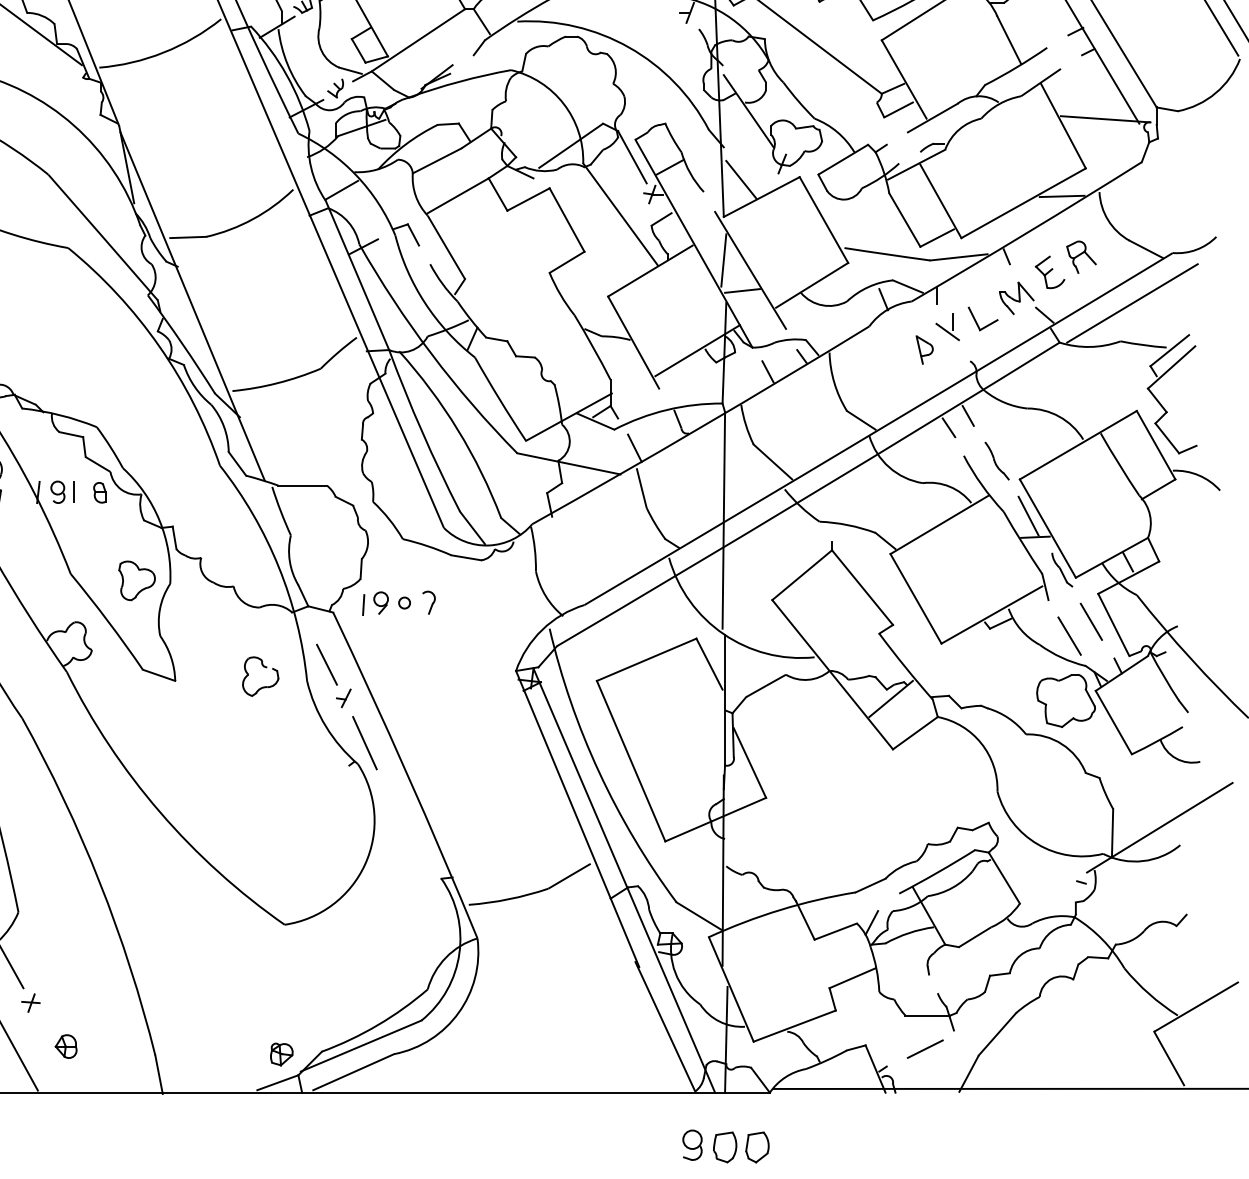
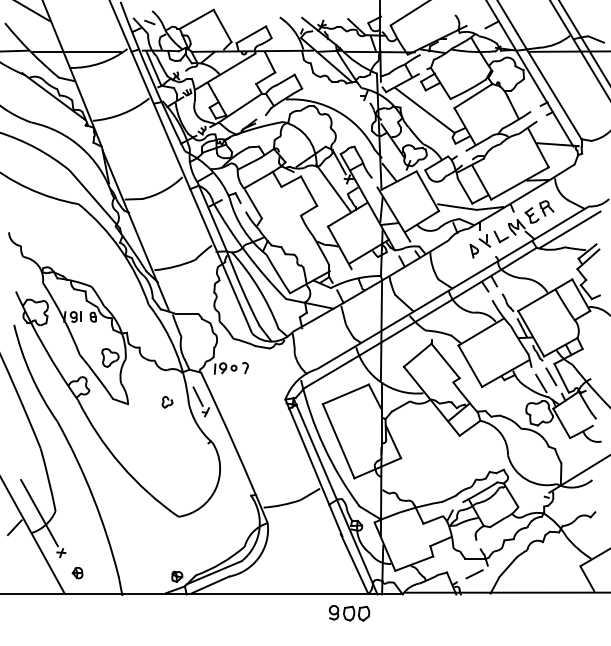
part: (260, 677) -> (167, 402), size x0.6
line: (364, 742) -> (215, 432), removed
part: (725, 1146) -> (349, 613), moved

